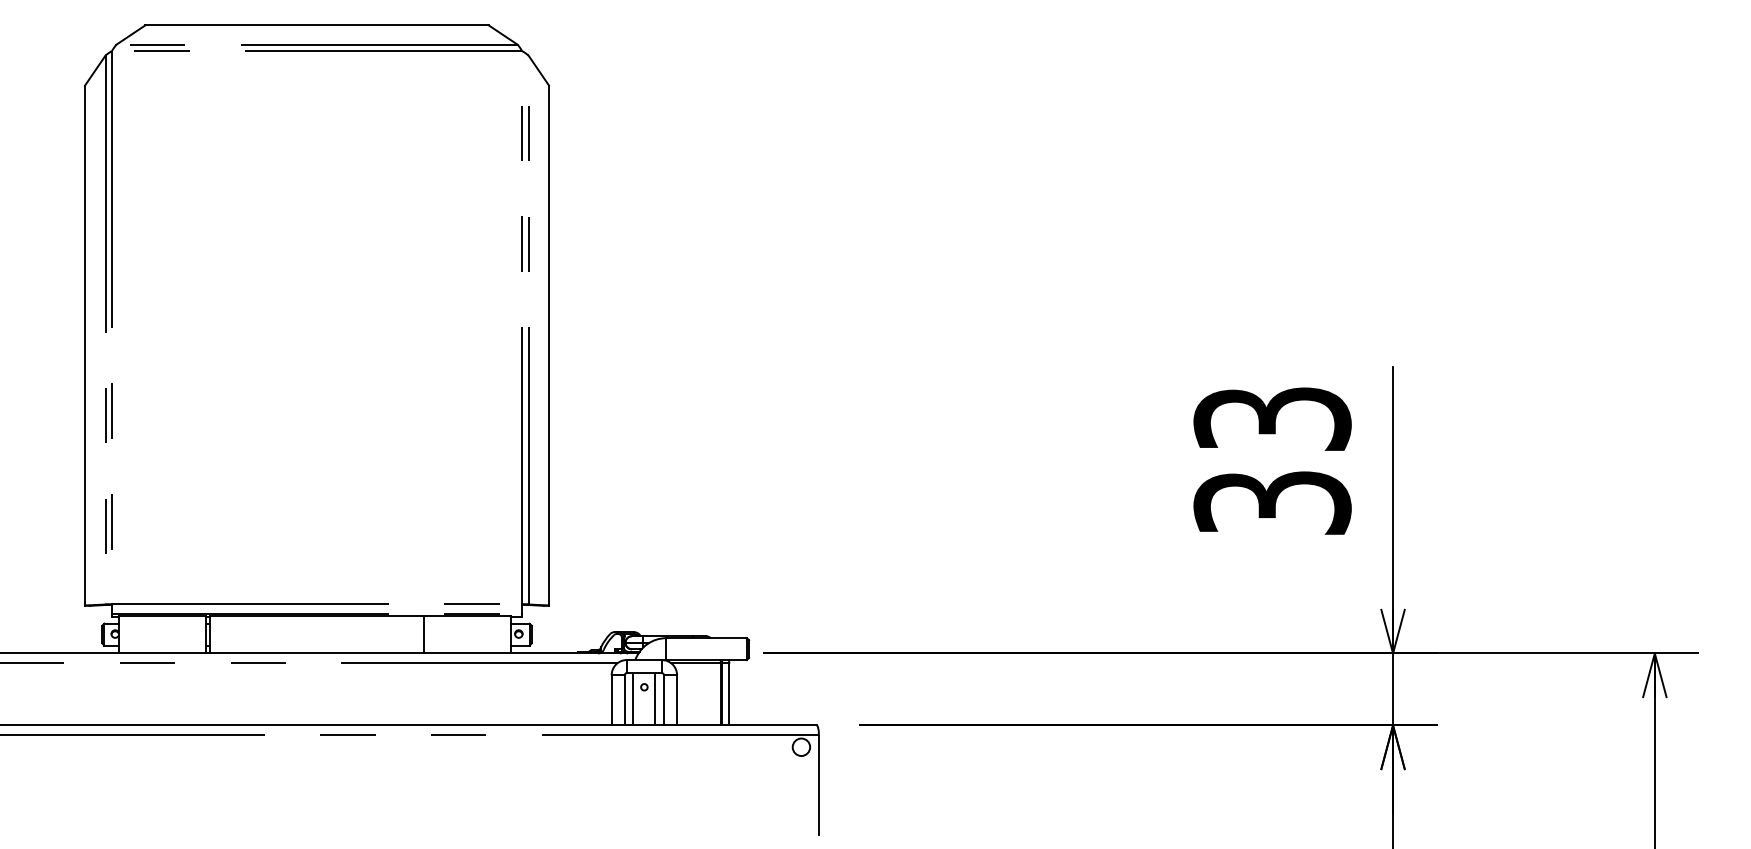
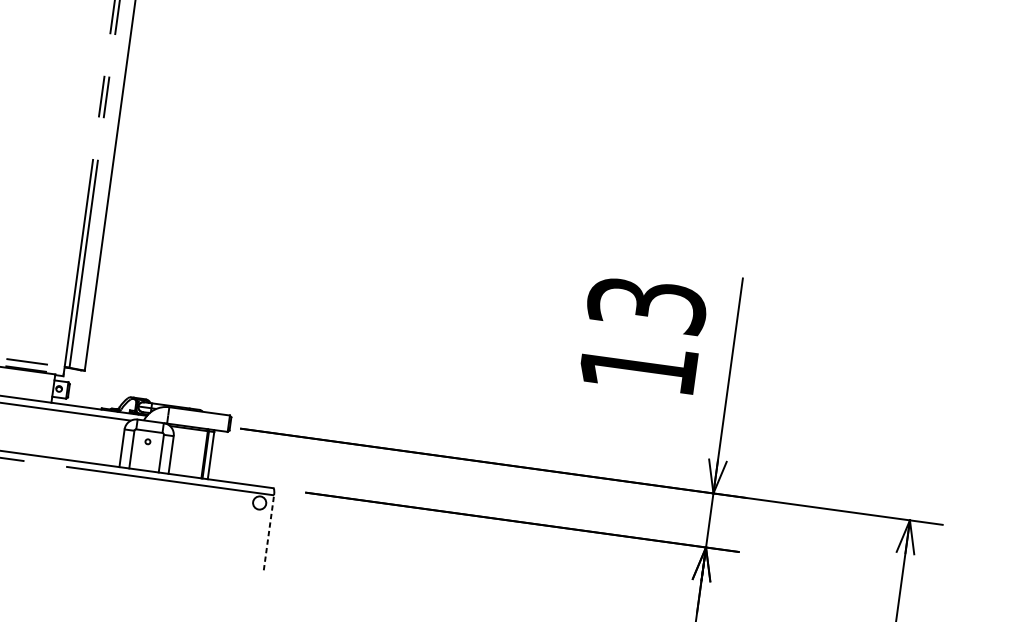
text: (1272, 502) -> (638, 367), 33 -> 13
line: (633, 699) -> (138, 449), removed
line: (655, 699) -> (155, 452), removed
line: (818, 784) -> (268, 532), solid -> dashed

